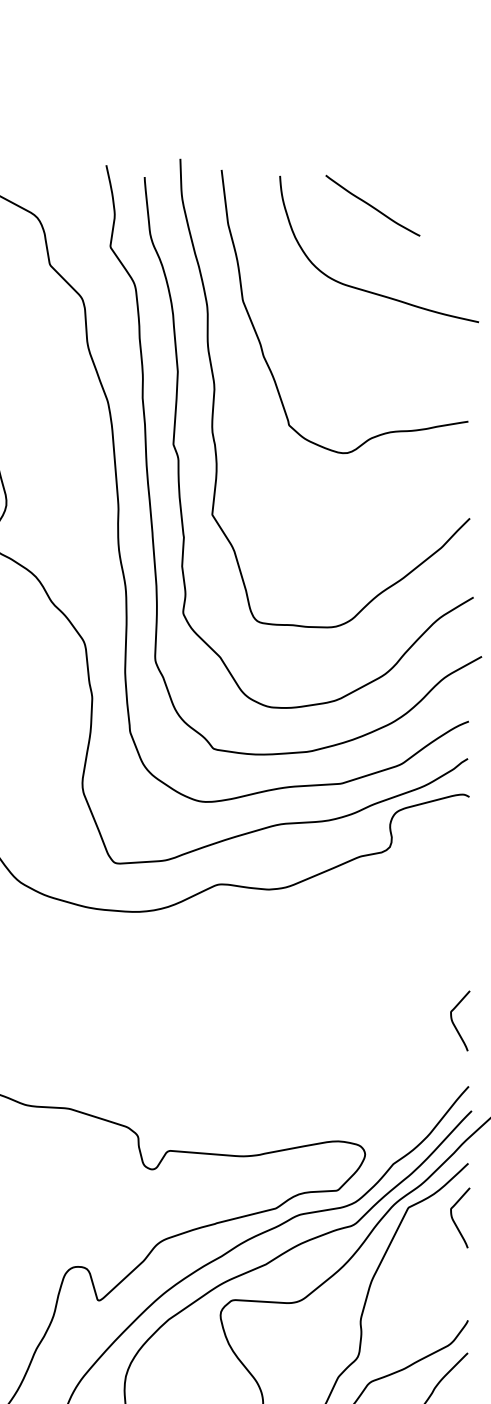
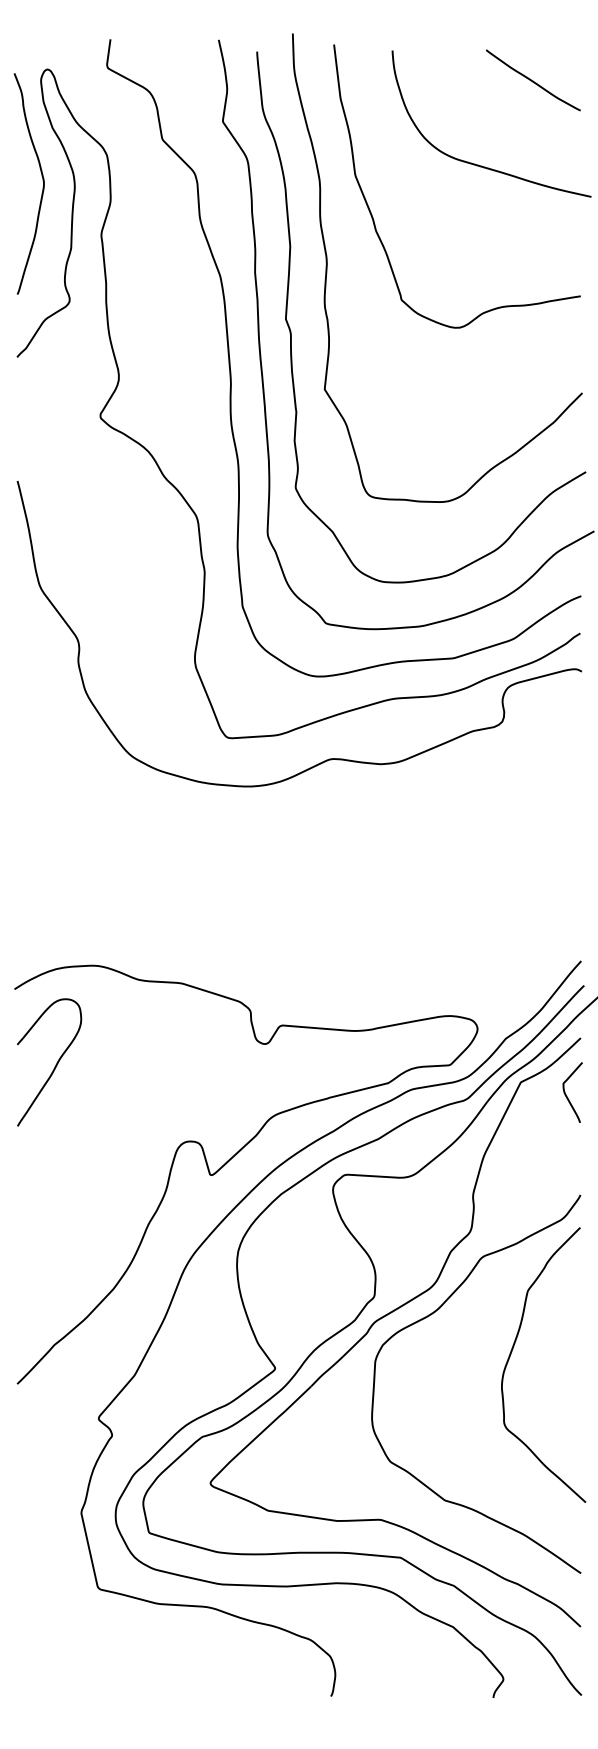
curve: (372, 205) -> (532, 80), moved
curve: (454, 1022) -> (566, 897), removed

